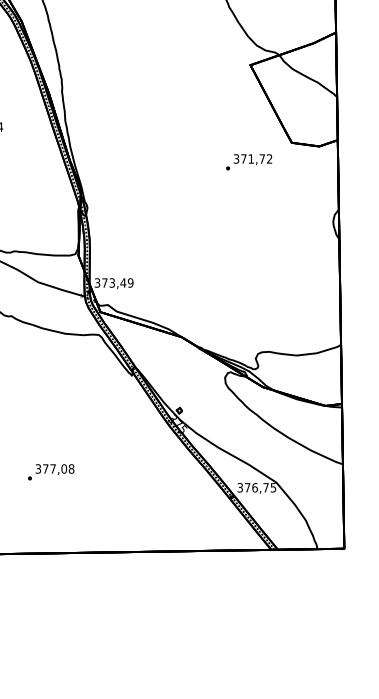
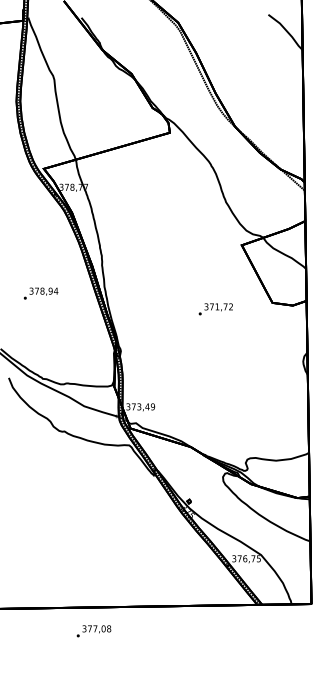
text: (248, 162) -> (215, 309), moved
text: (50, 472) -> (93, 631), moved

